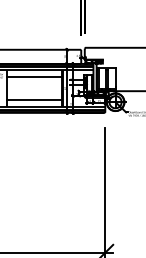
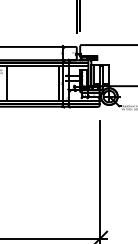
line: (34, 76) -> (32, 72), removed
line: (34, 99) -> (32, 94), removed

